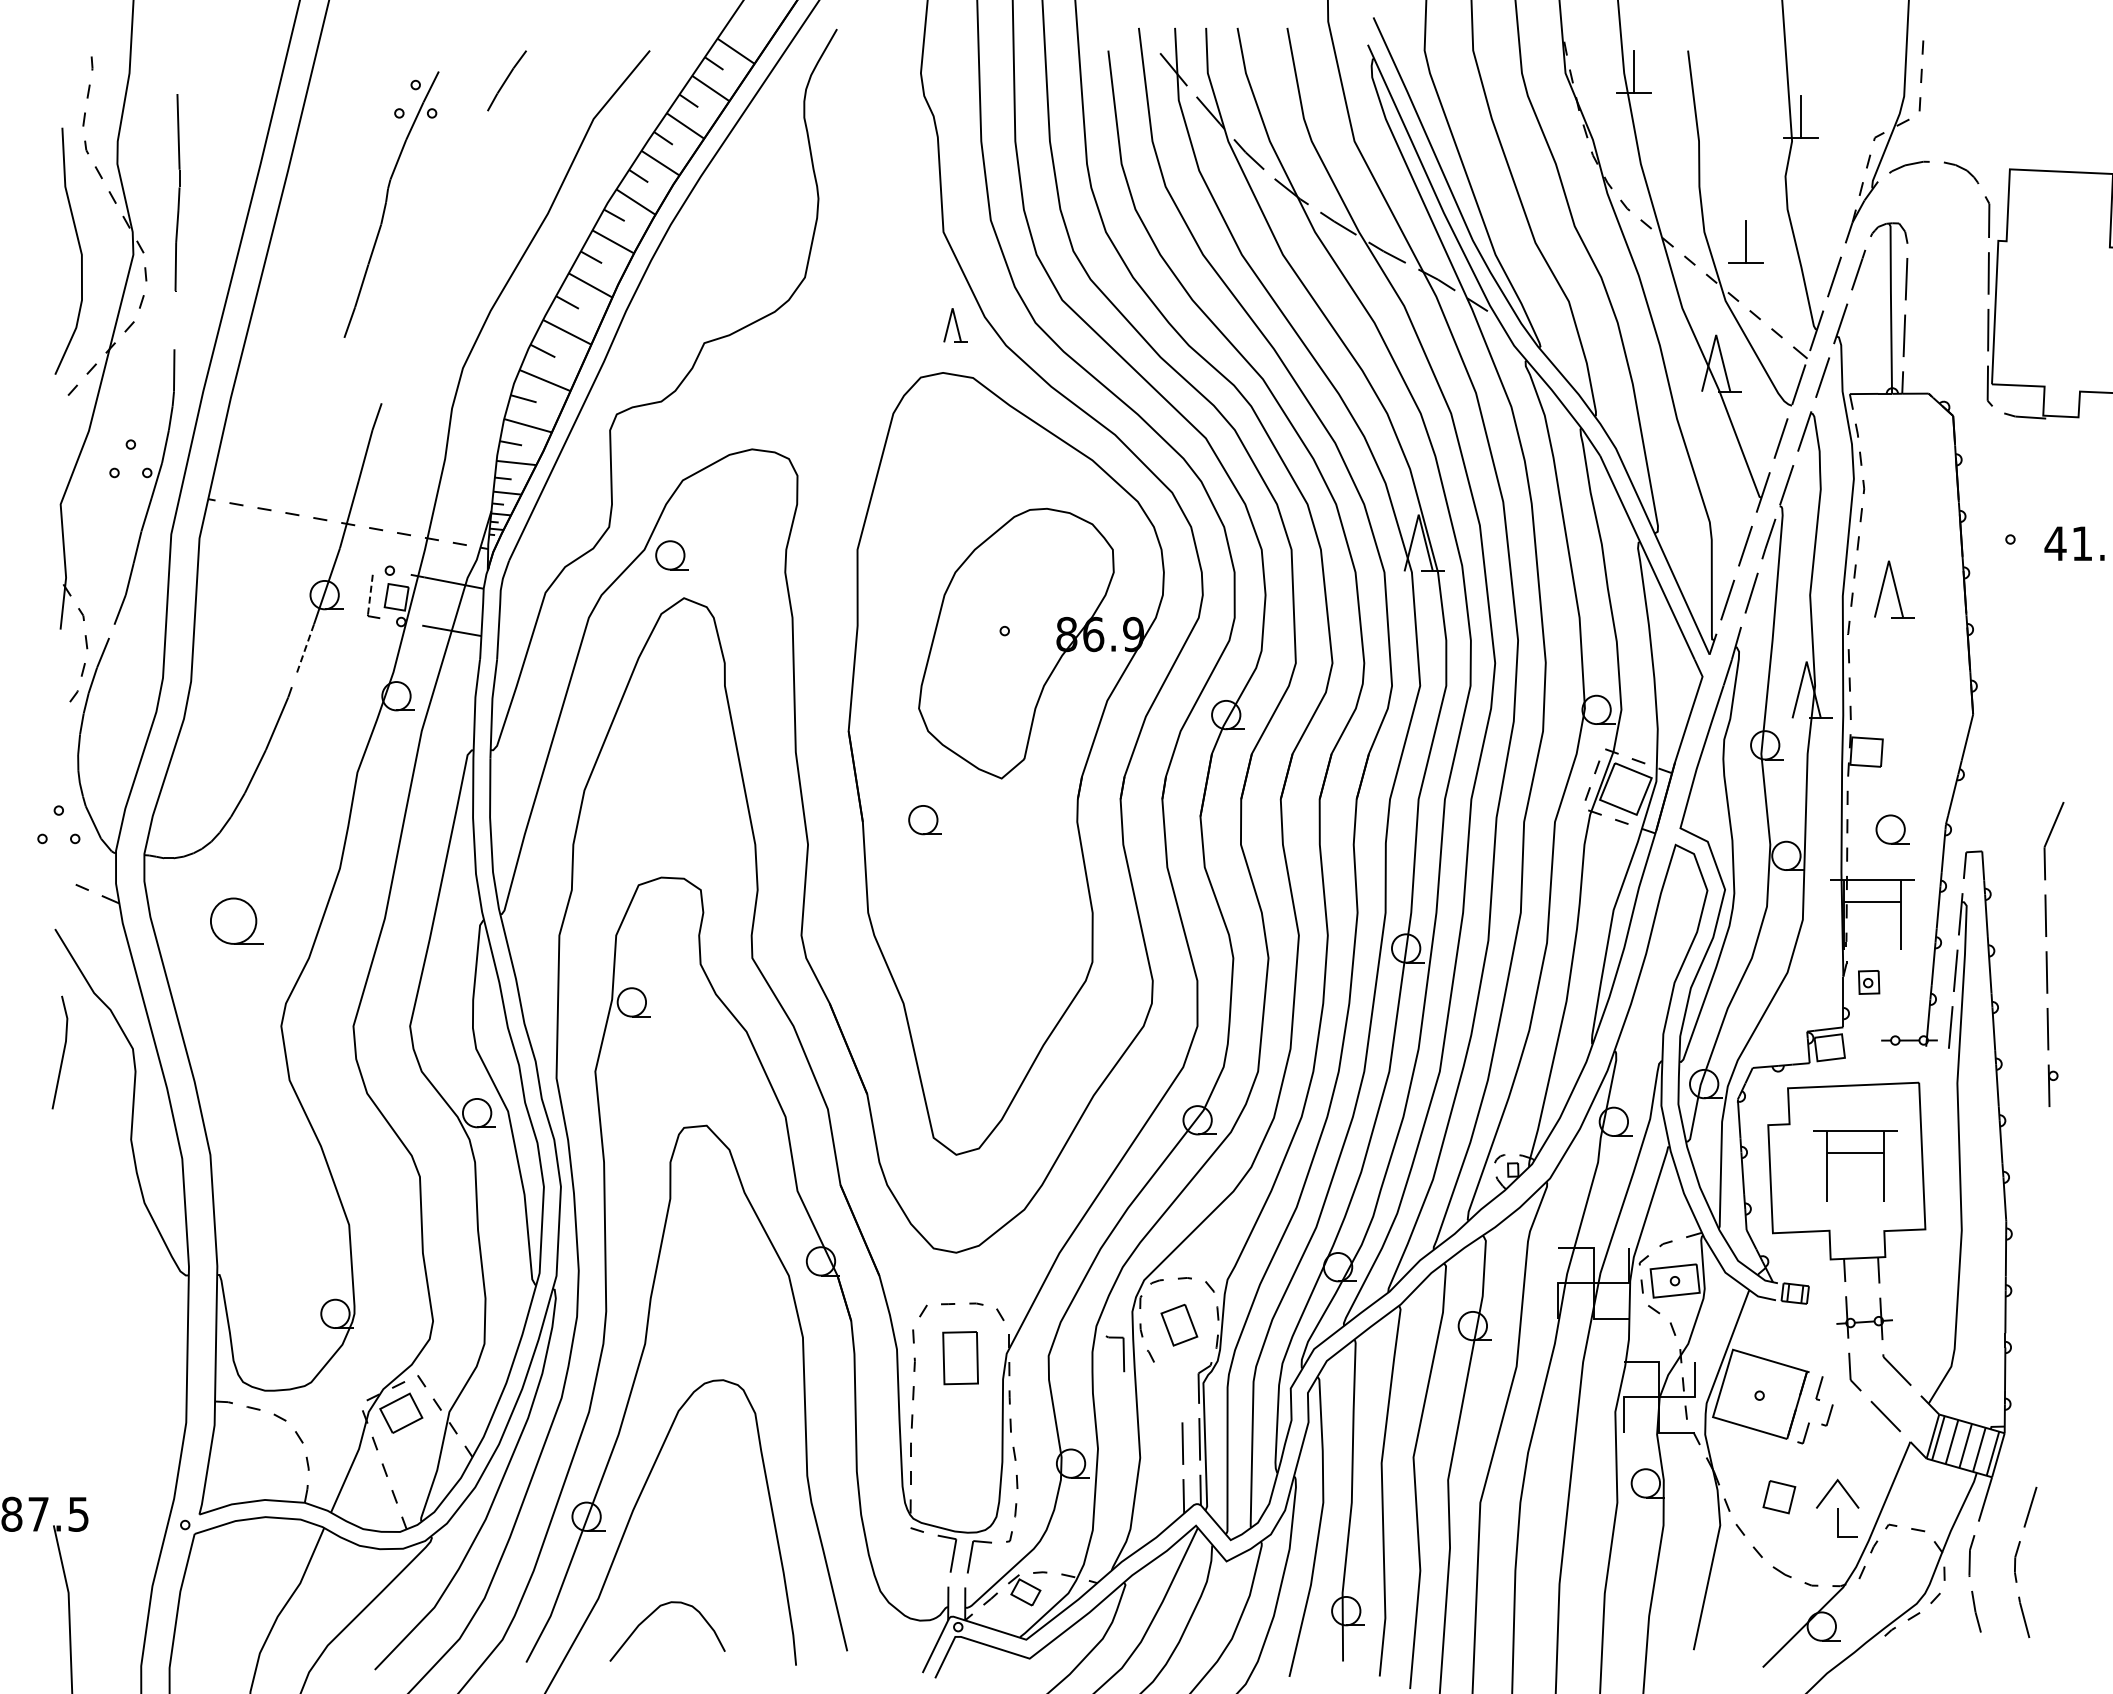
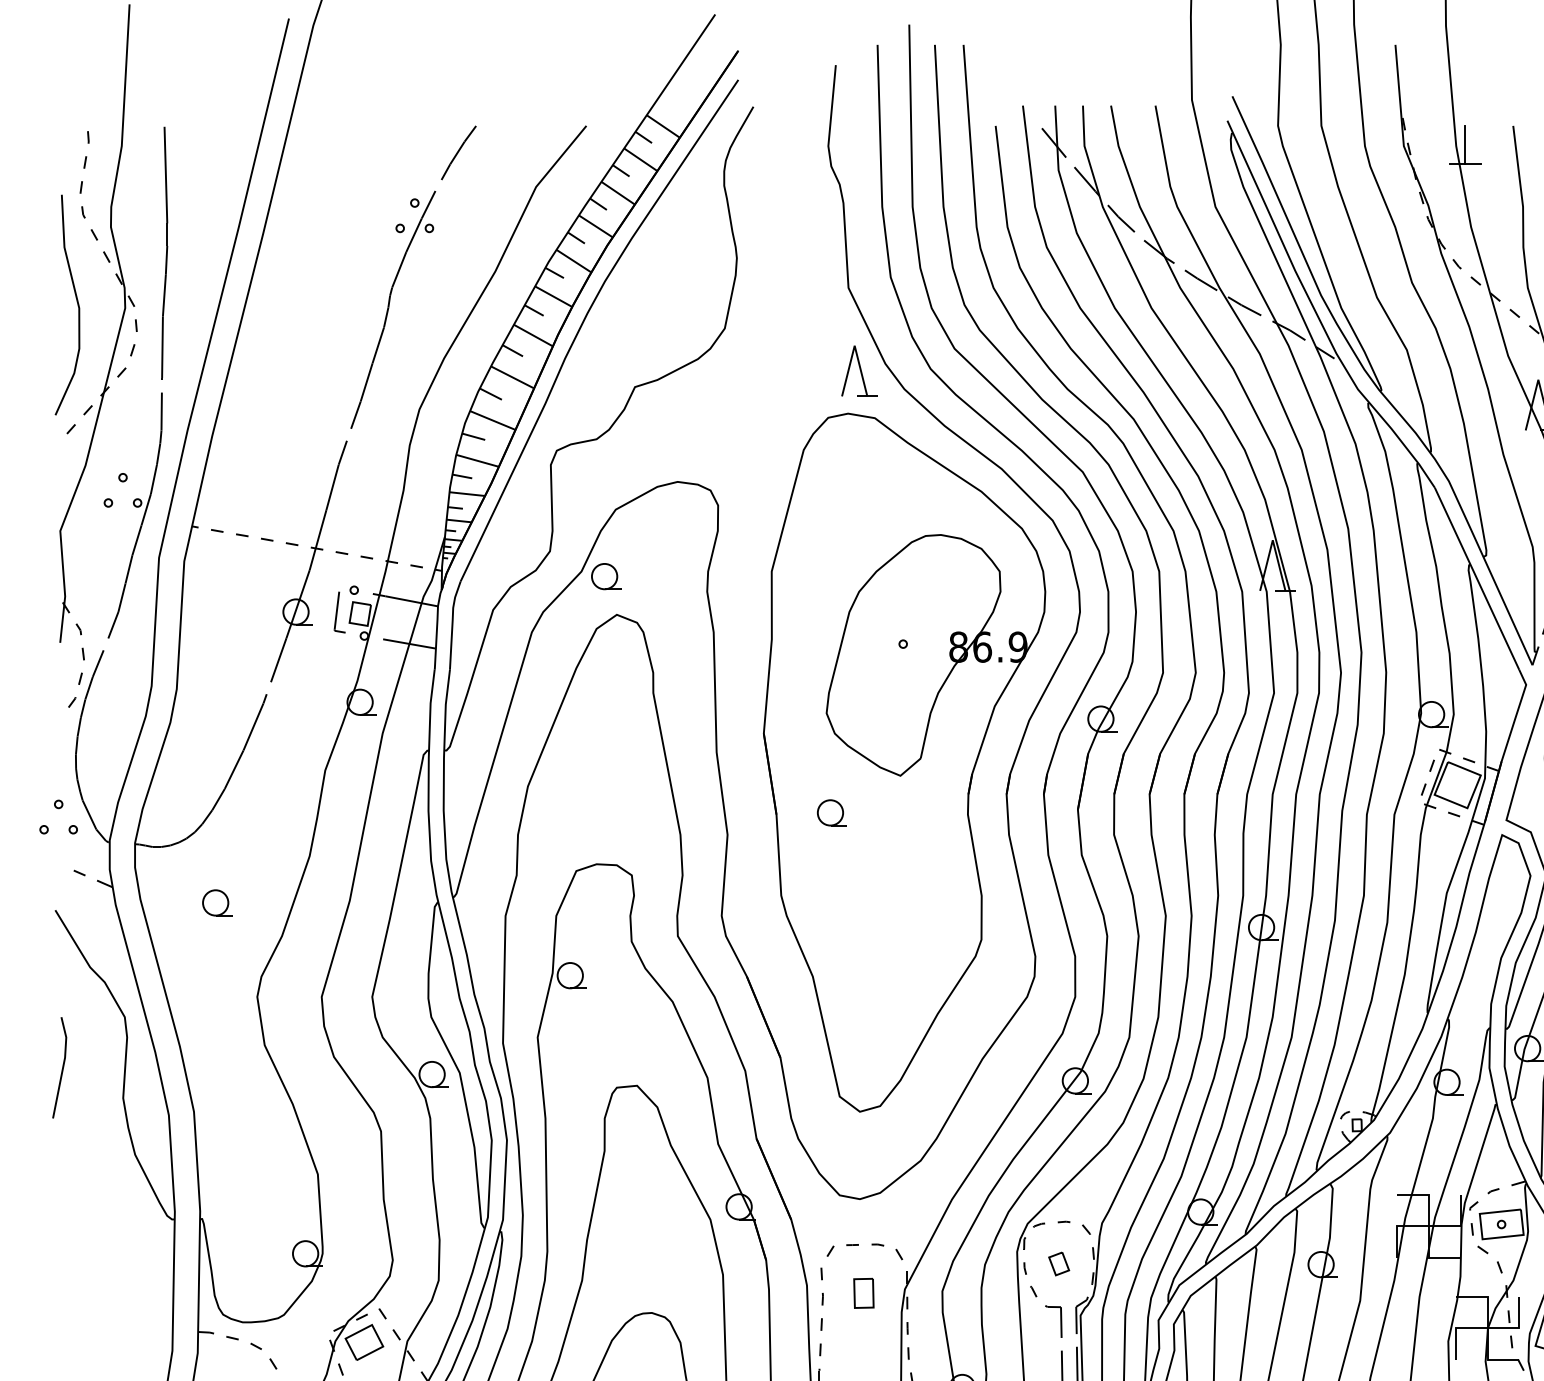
part: (177, 192) -> (164, 252), size x1.43
part: (391, 204) -> (393, 309), moved
part: (955, 325) -> (859, 371), size x1.67
line: (370, 592) -> (336, 609), dashed -> solid
line: (305, 649) -> (278, 660), dashed -> solid
part: (236, 920) -> (217, 902), size x0.62
line: (62, 1052) -> (61, 1067), moved
part: (1179, 1325) -> (1059, 1264), size x0.62
part: (1122, 1352) -> (1060, 1320), moved
part: (960, 1358) -> (863, 1293), size x0.62

